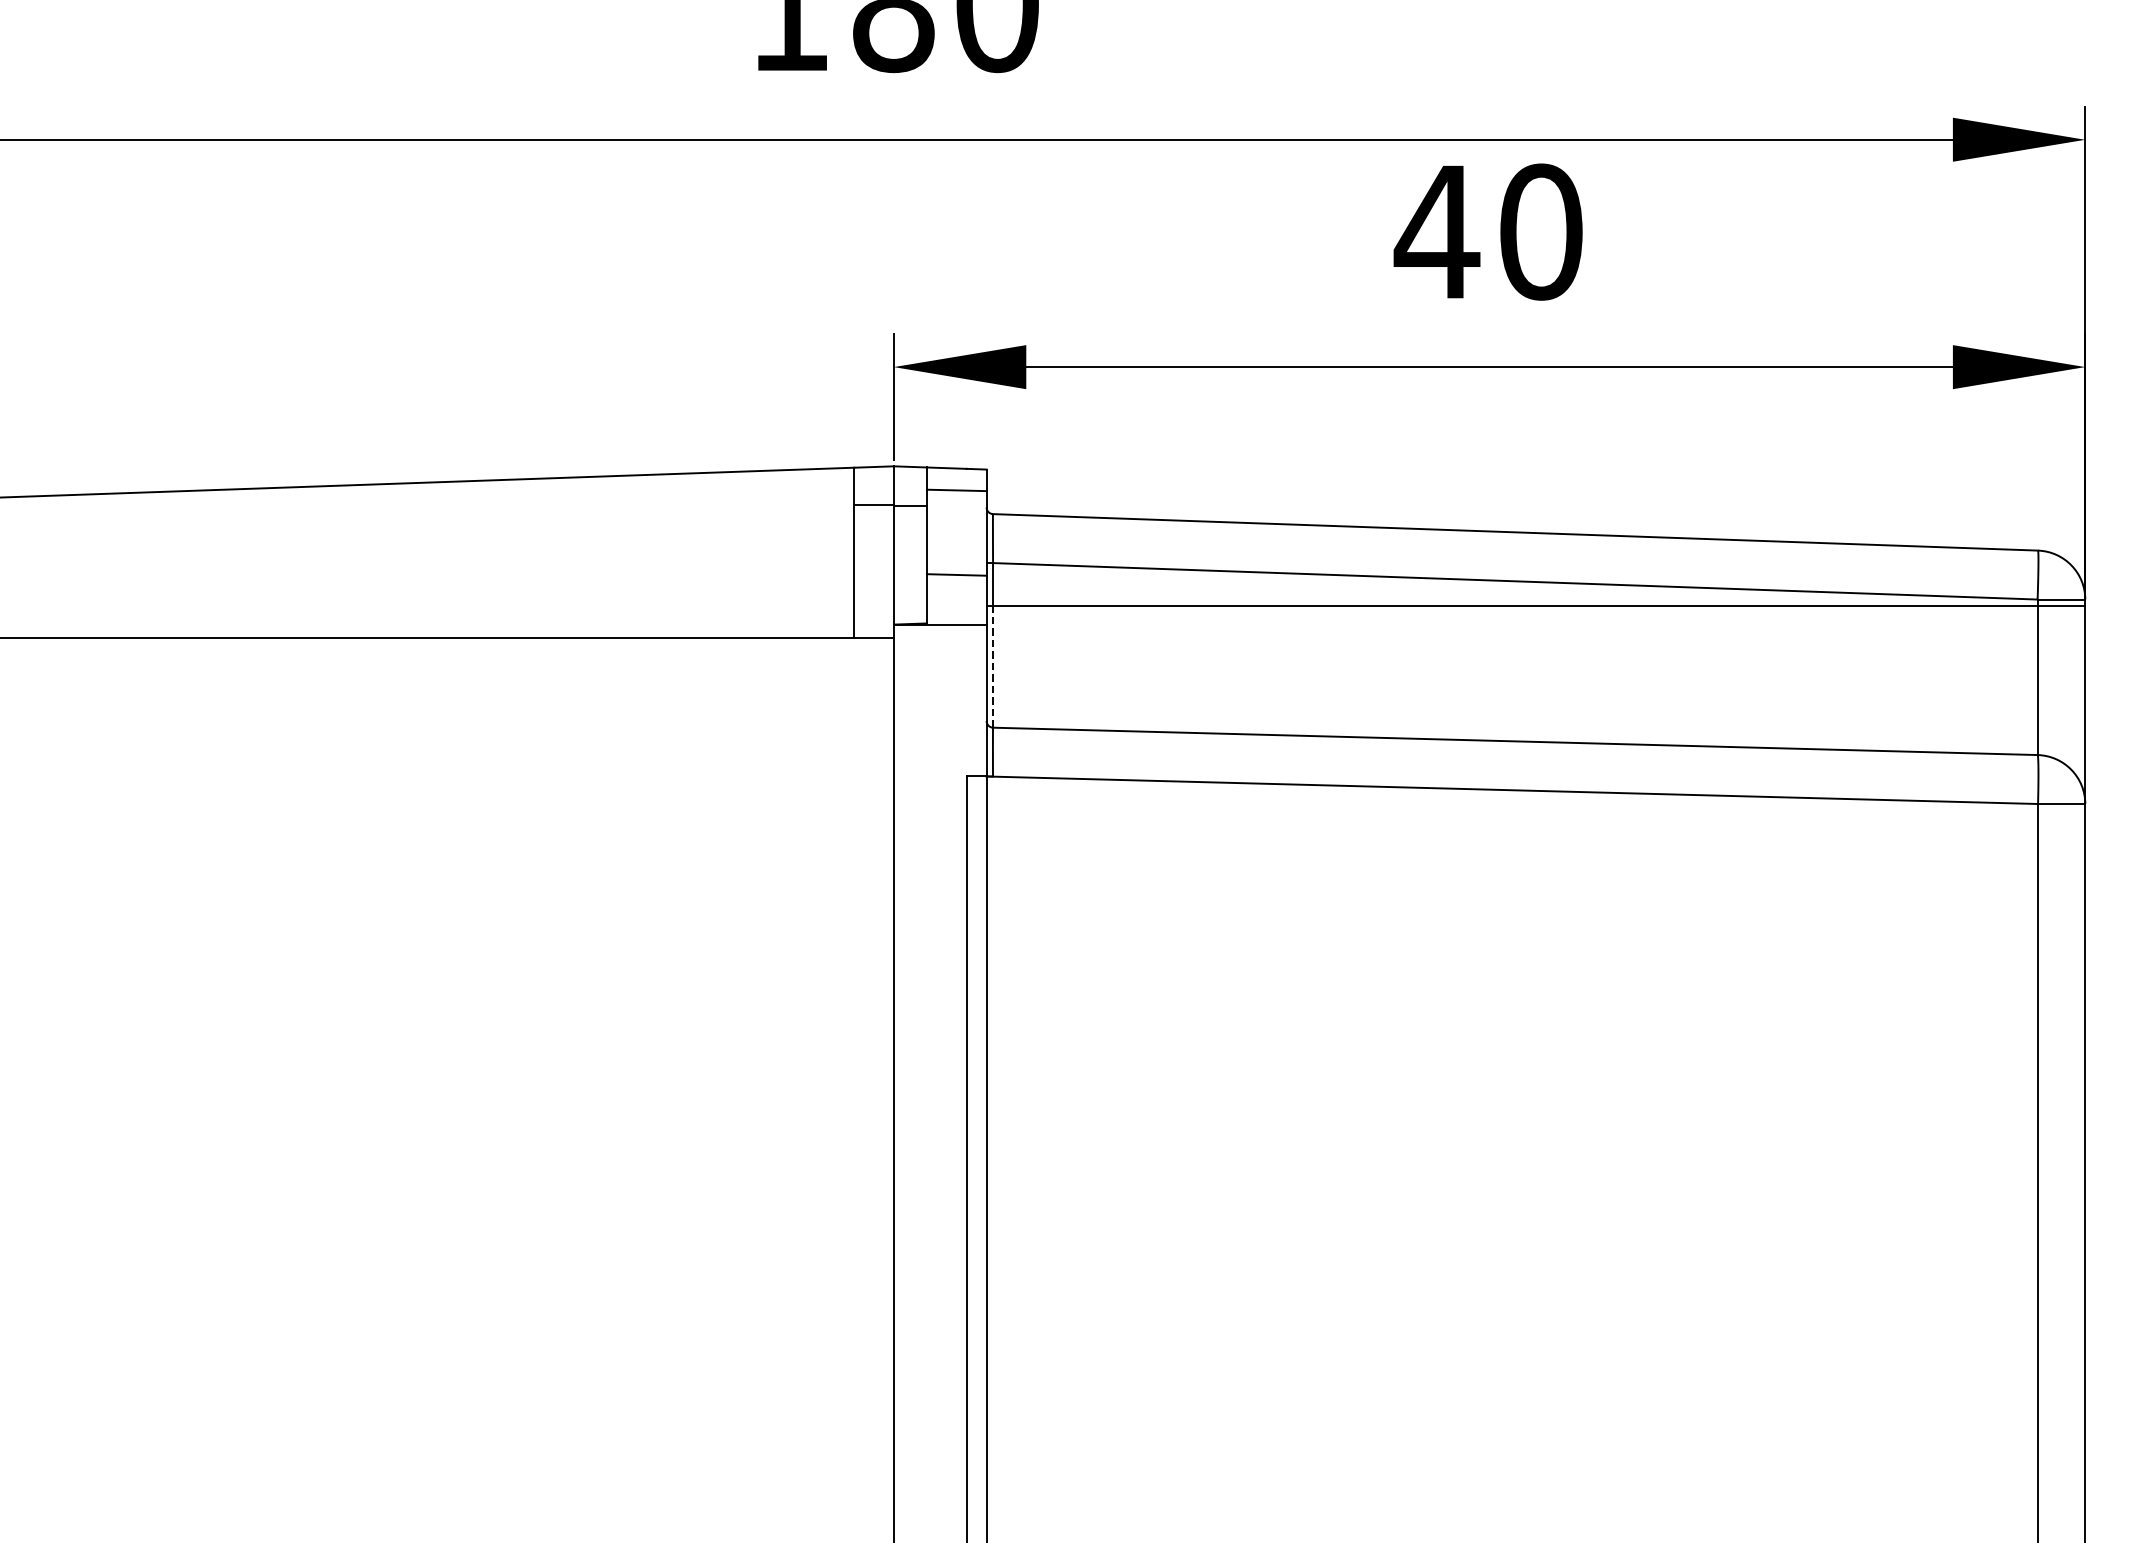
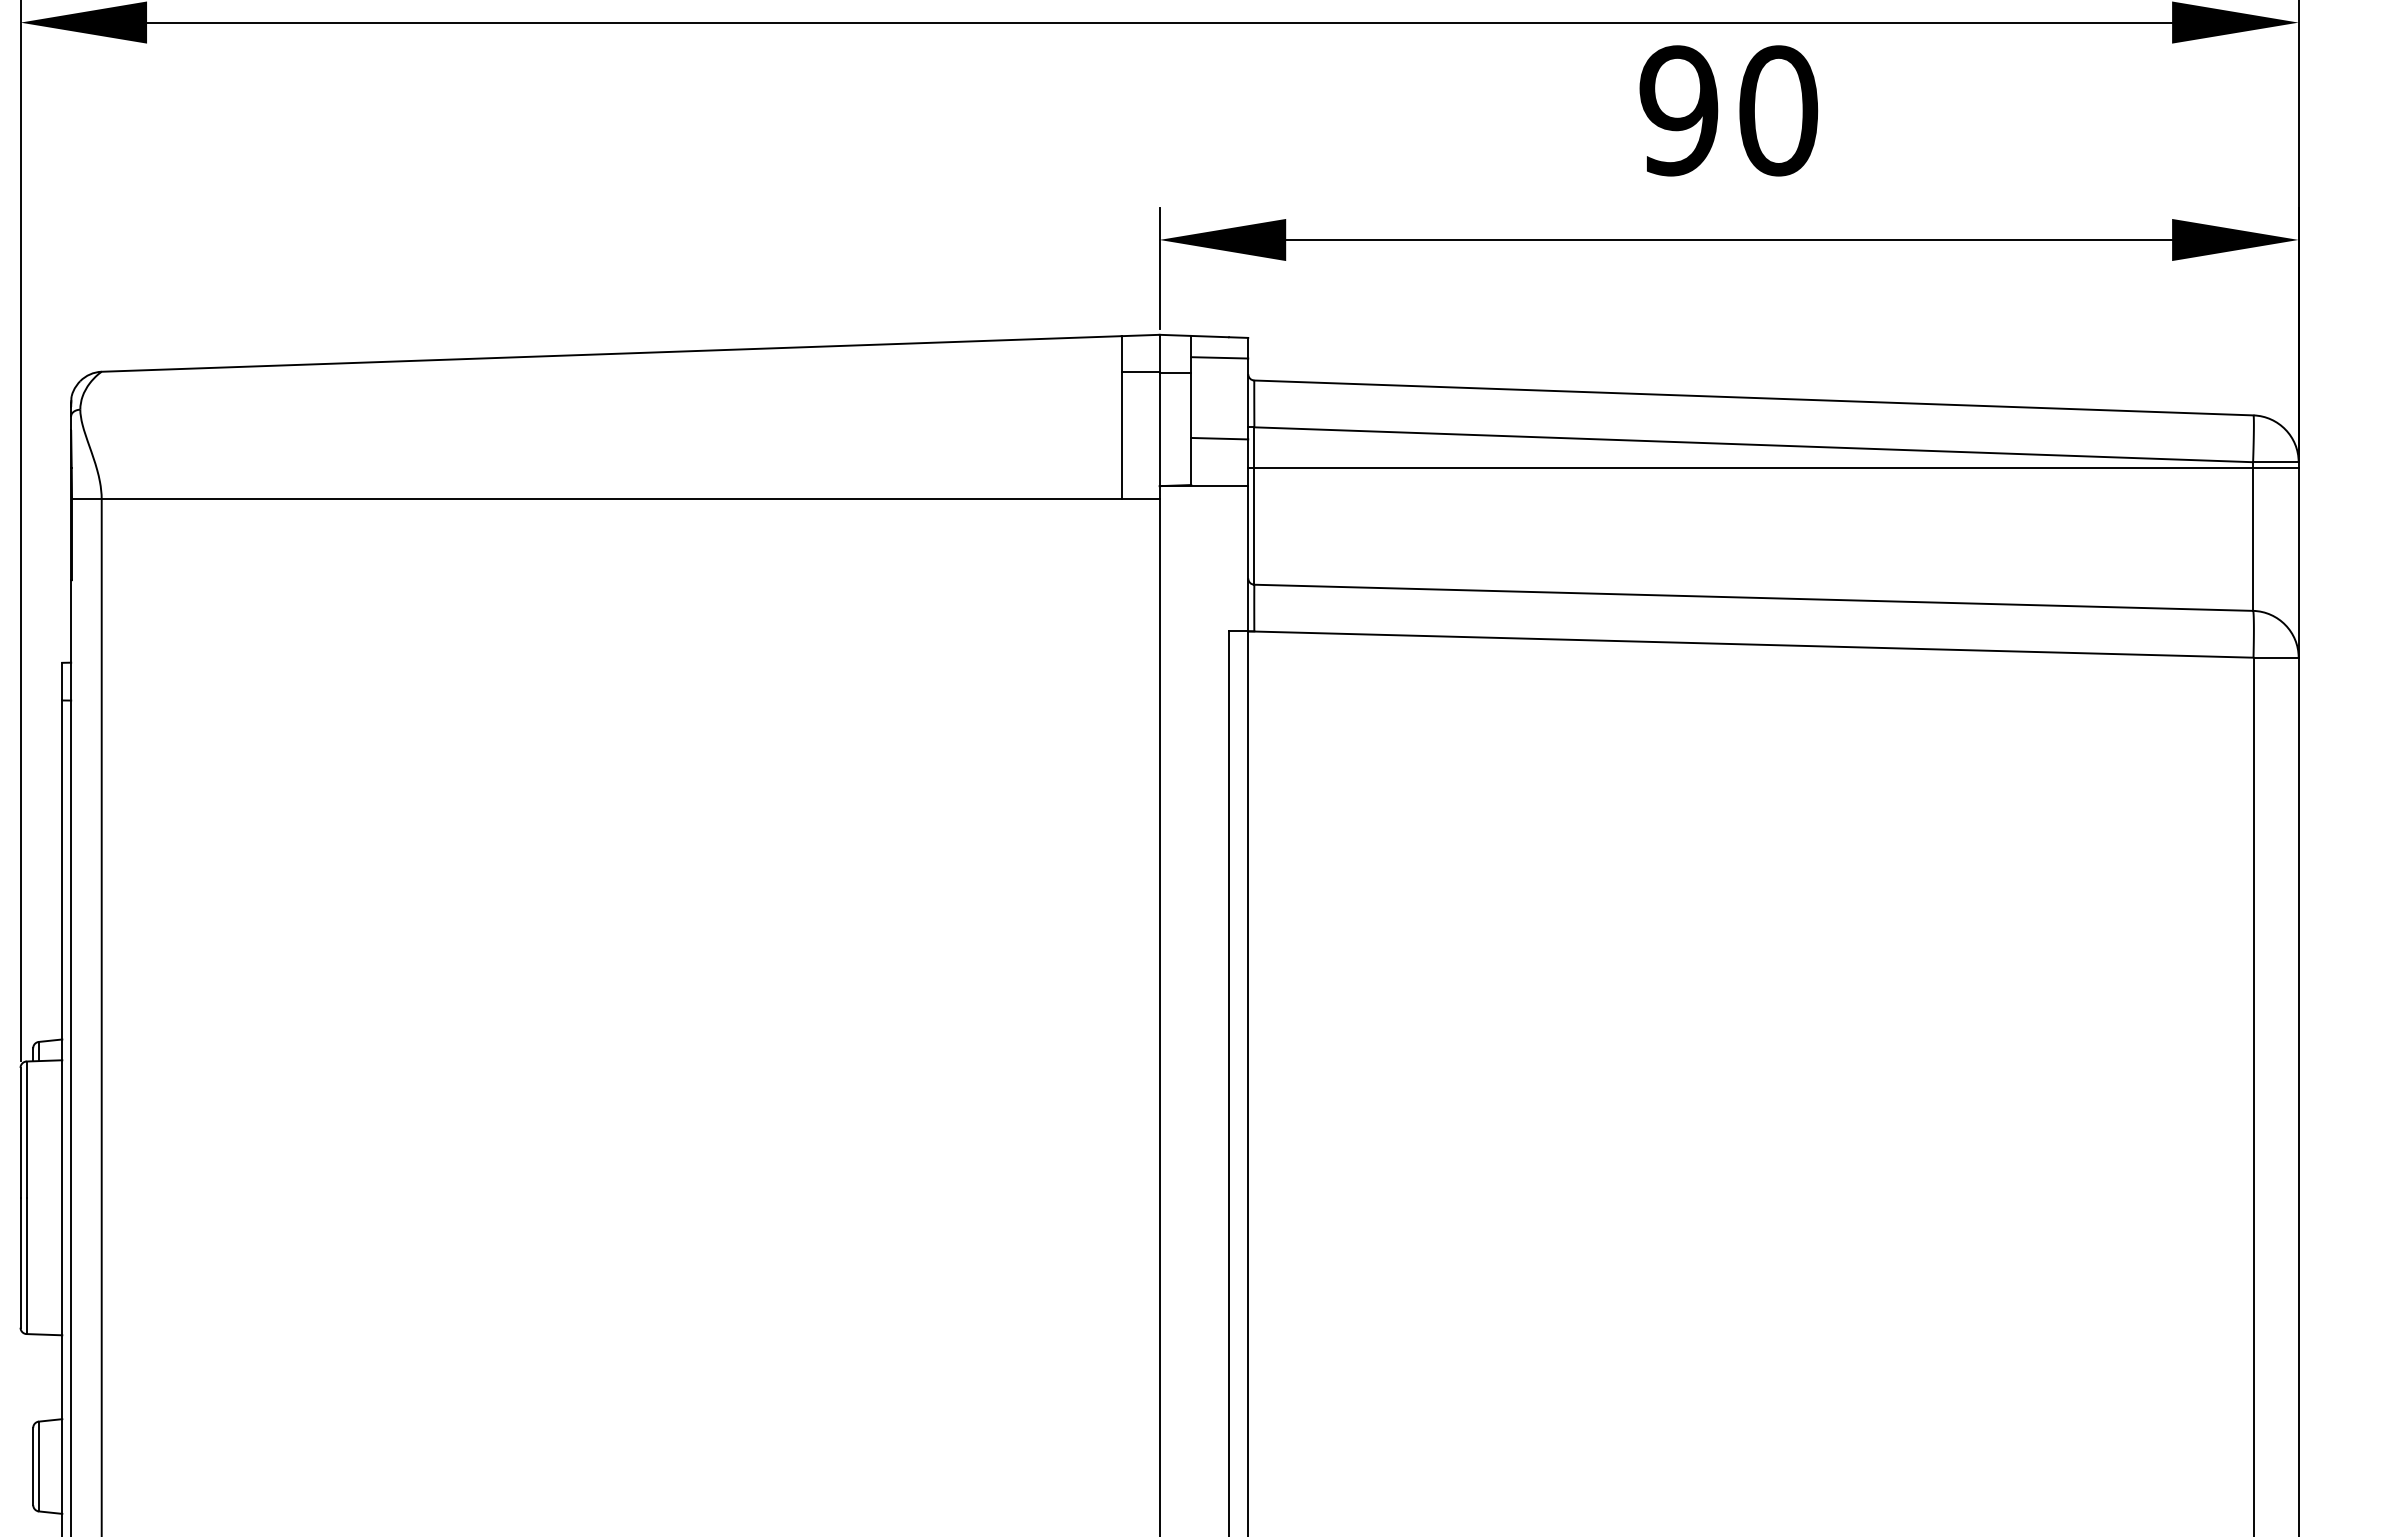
text: (1436, 231) -> (1678, 110), 40 -> 90
line: (993, 666) -> (1254, 526), dashed -> solid

